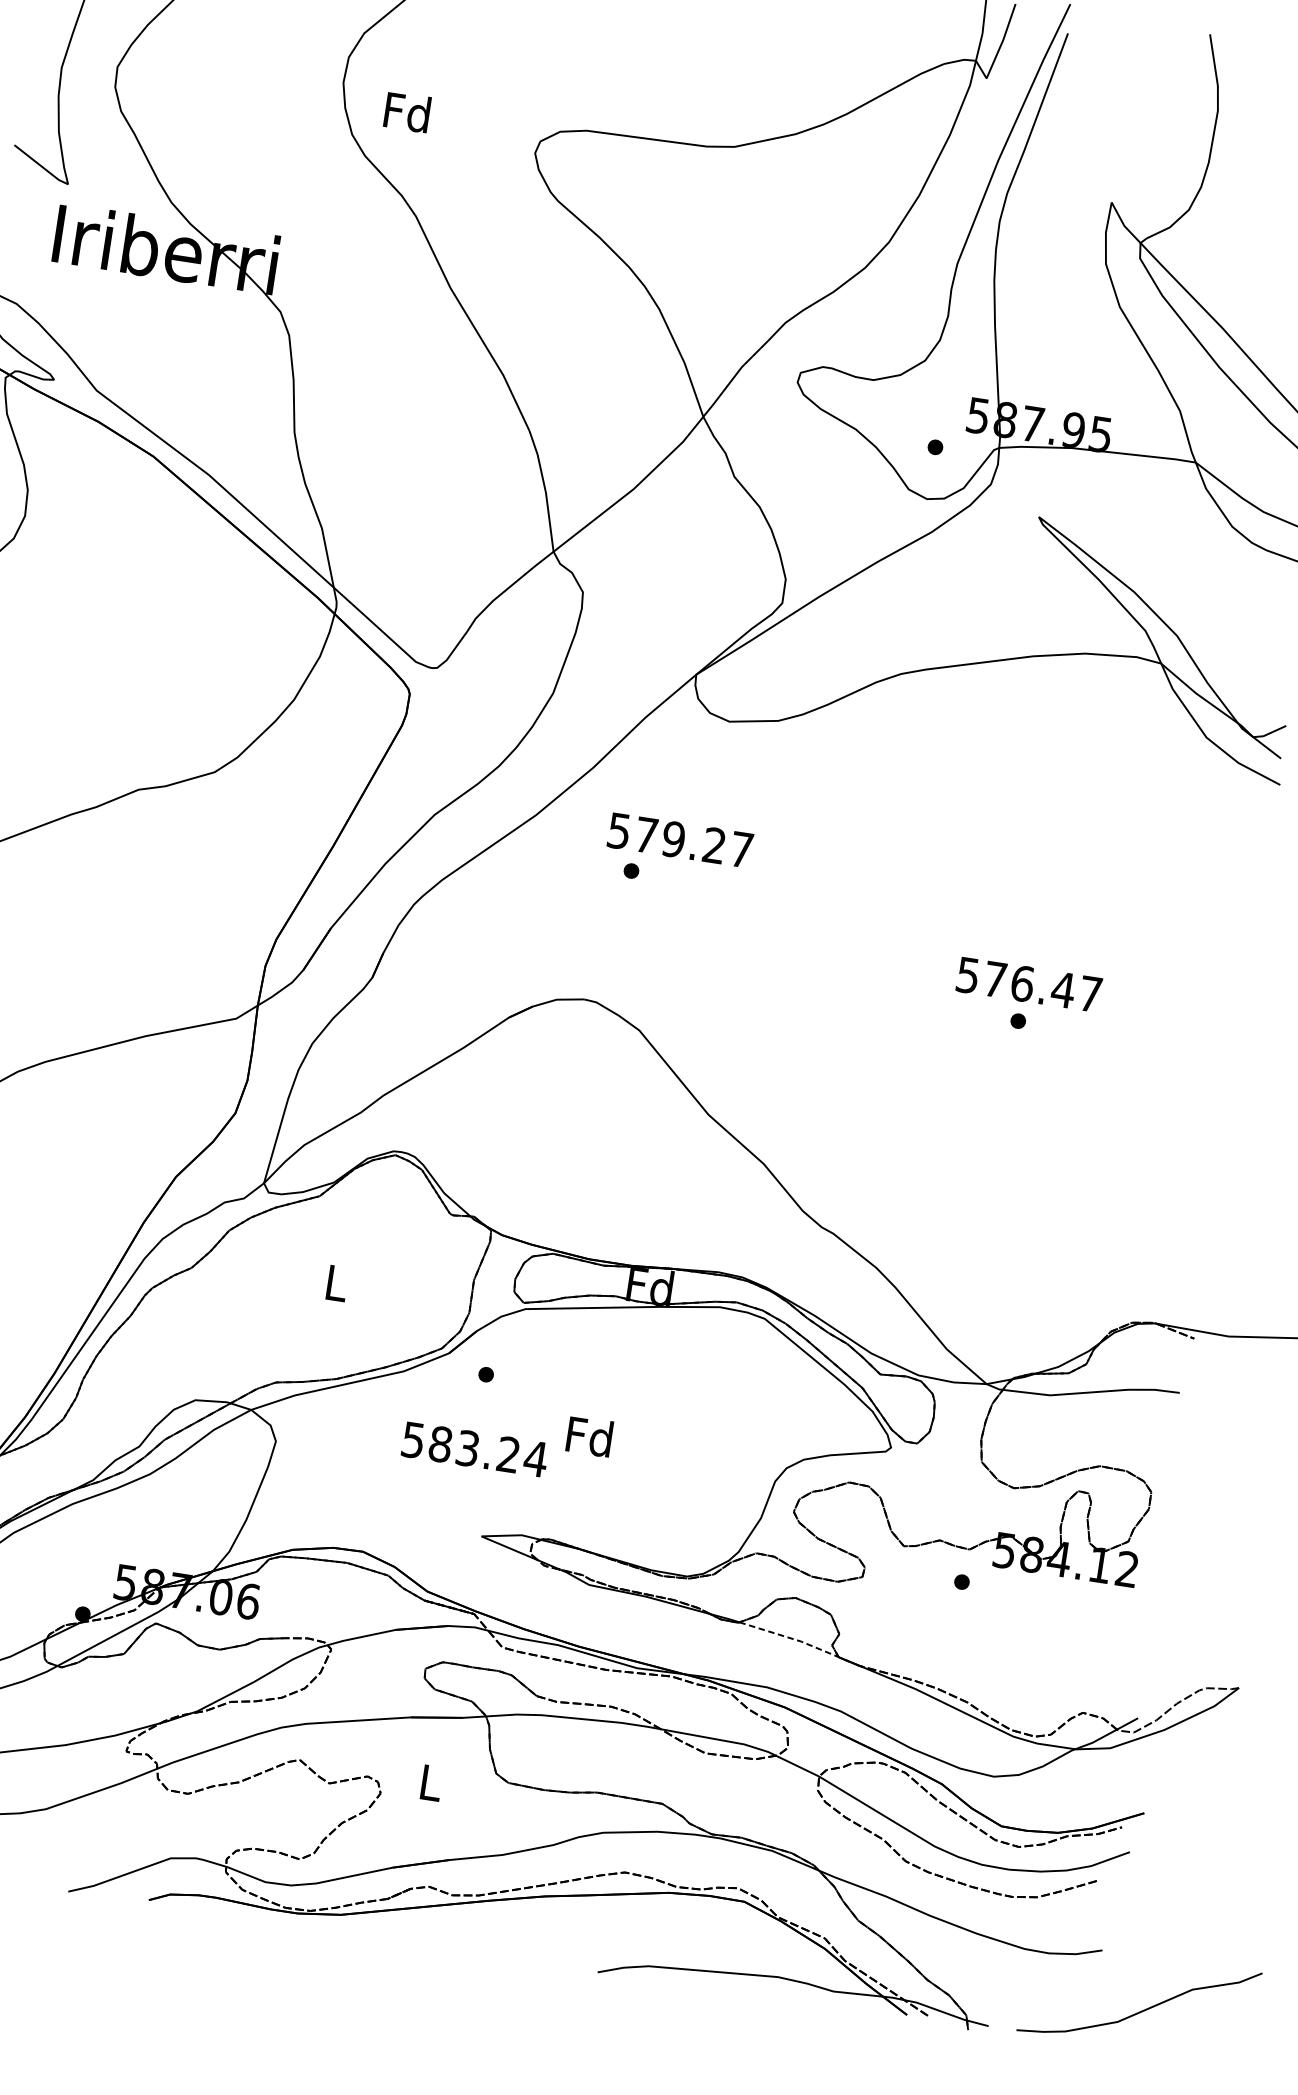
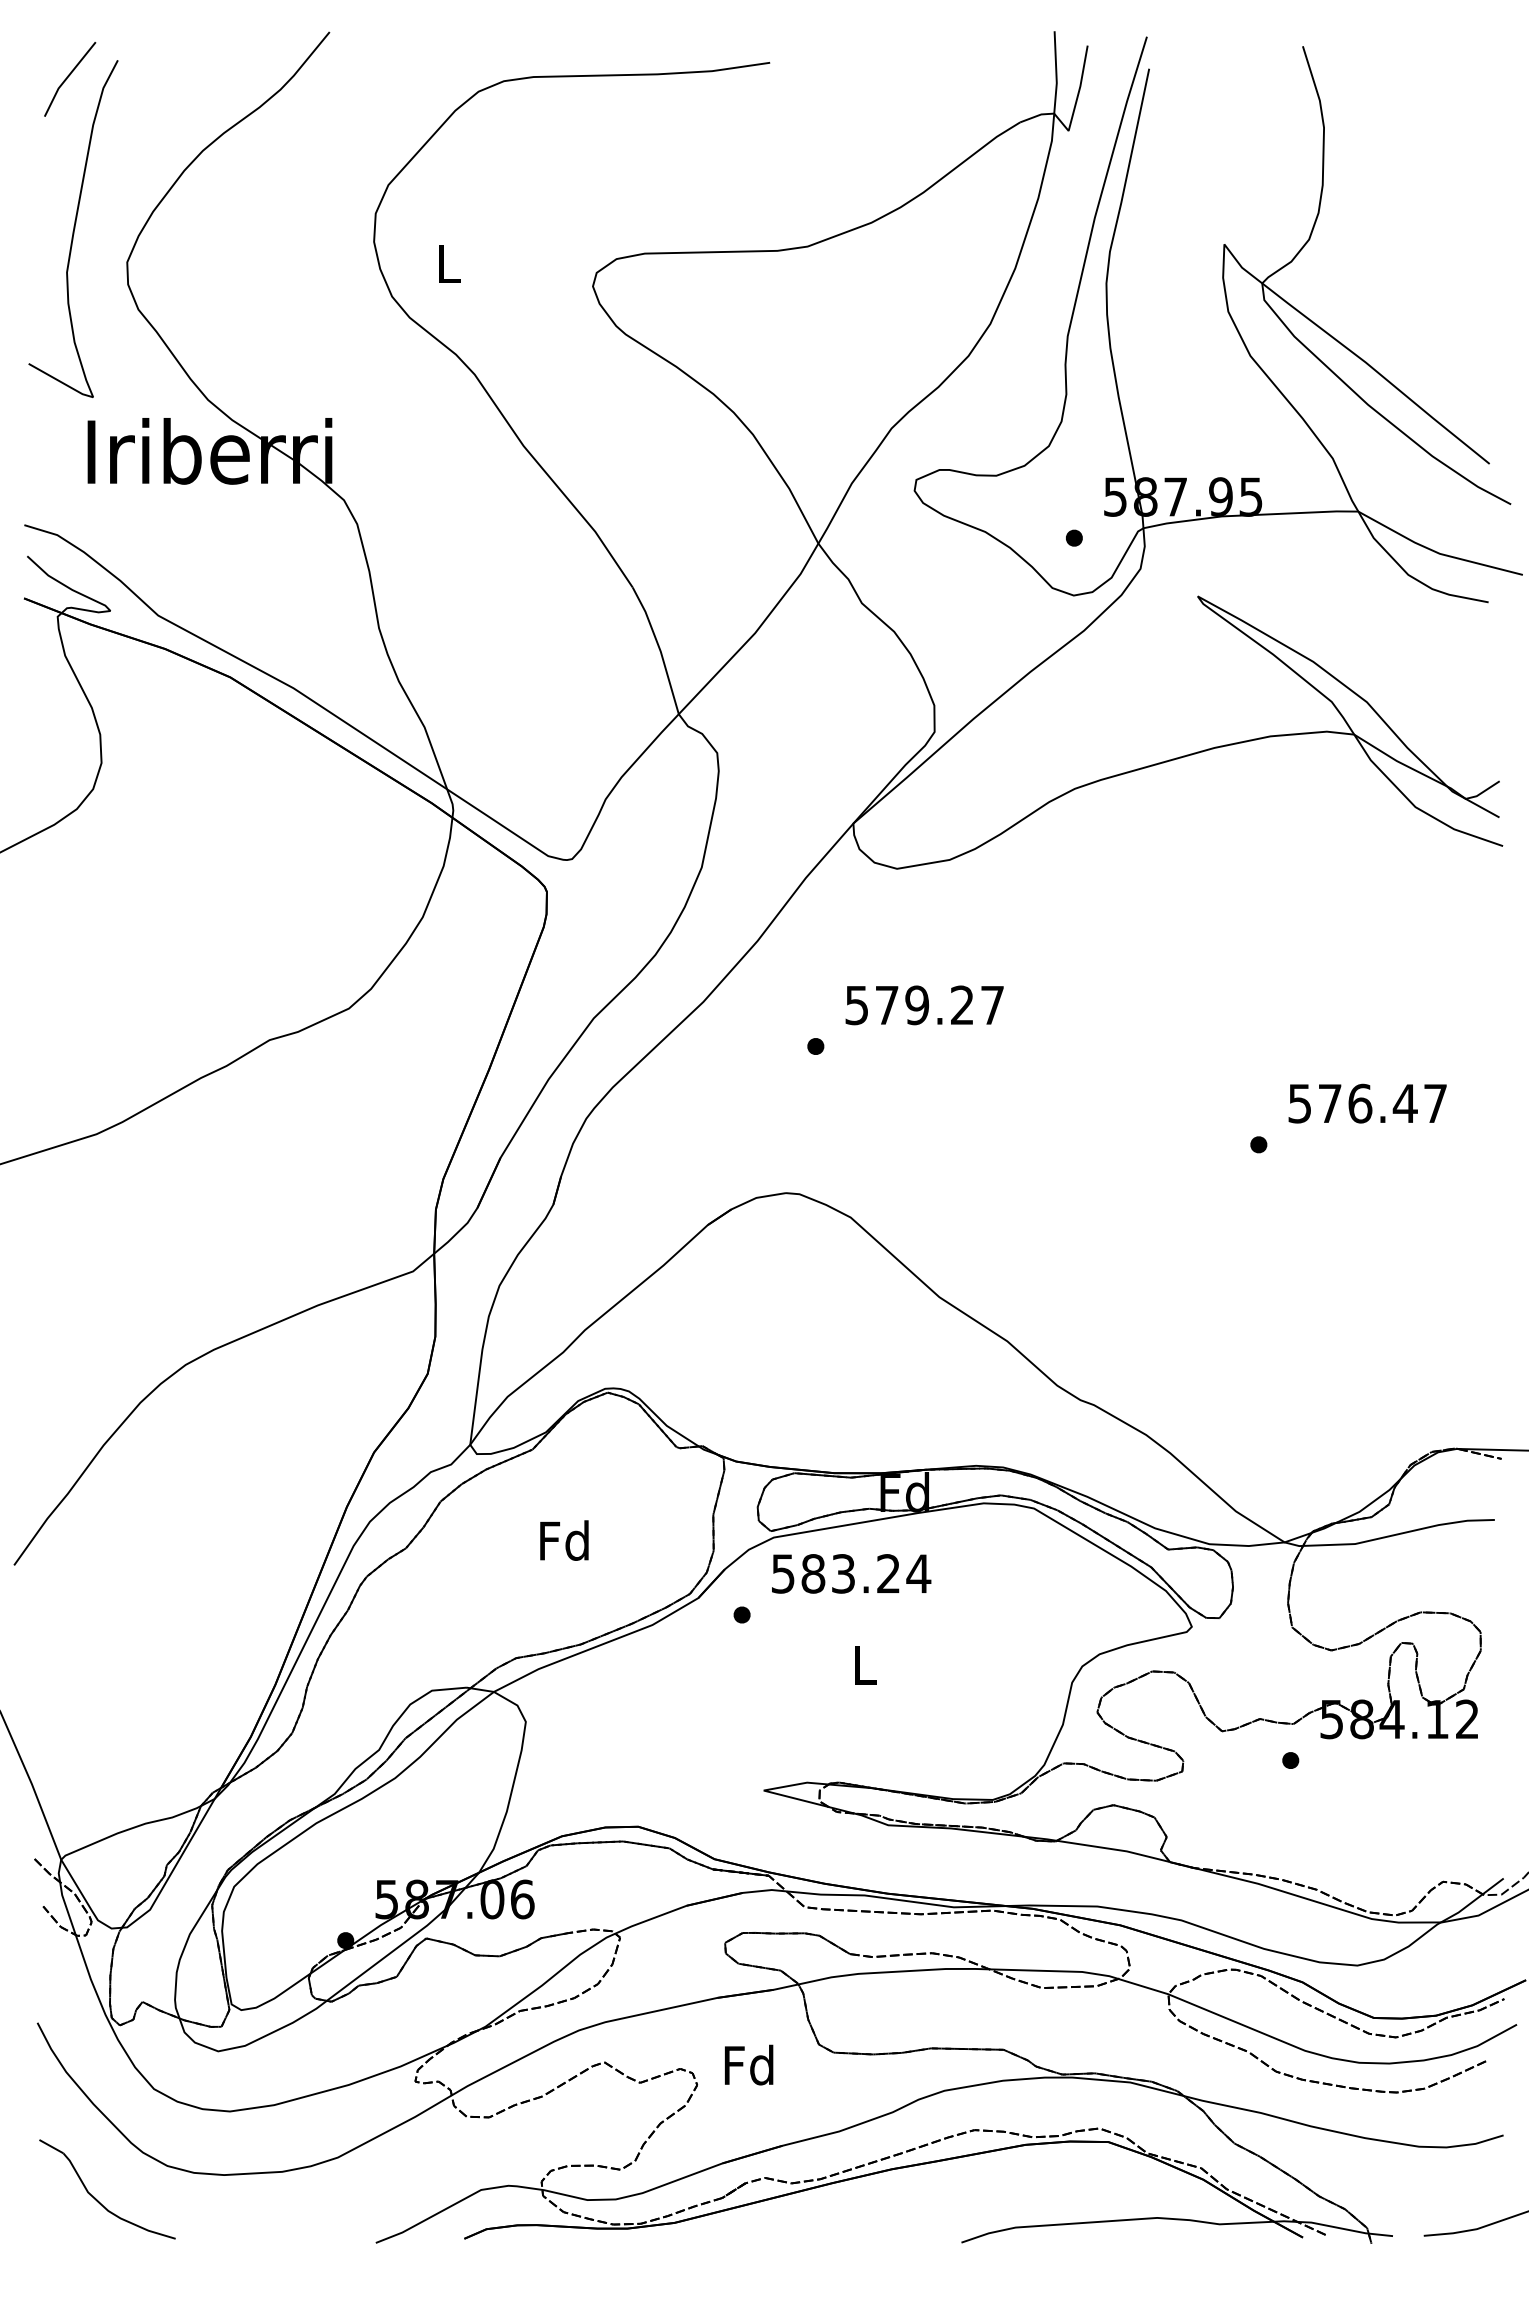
text: (407, 112) -> (448, 263), Fd -> L
text: (680, 840) -> (924, 1005), moved
text: (1029, 984) -> (1367, 1103), moved
text: (335, 1282) -> (564, 1540), L -> Fd
text: (589, 1436) -> (864, 1664), Fd -> L
text: (475, 1449) -> (851, 1573), moved
line: (791, 1638) -> (1115, 1849), dashed -> solid
text: (429, 1781) -> (748, 2064), L -> Fd

